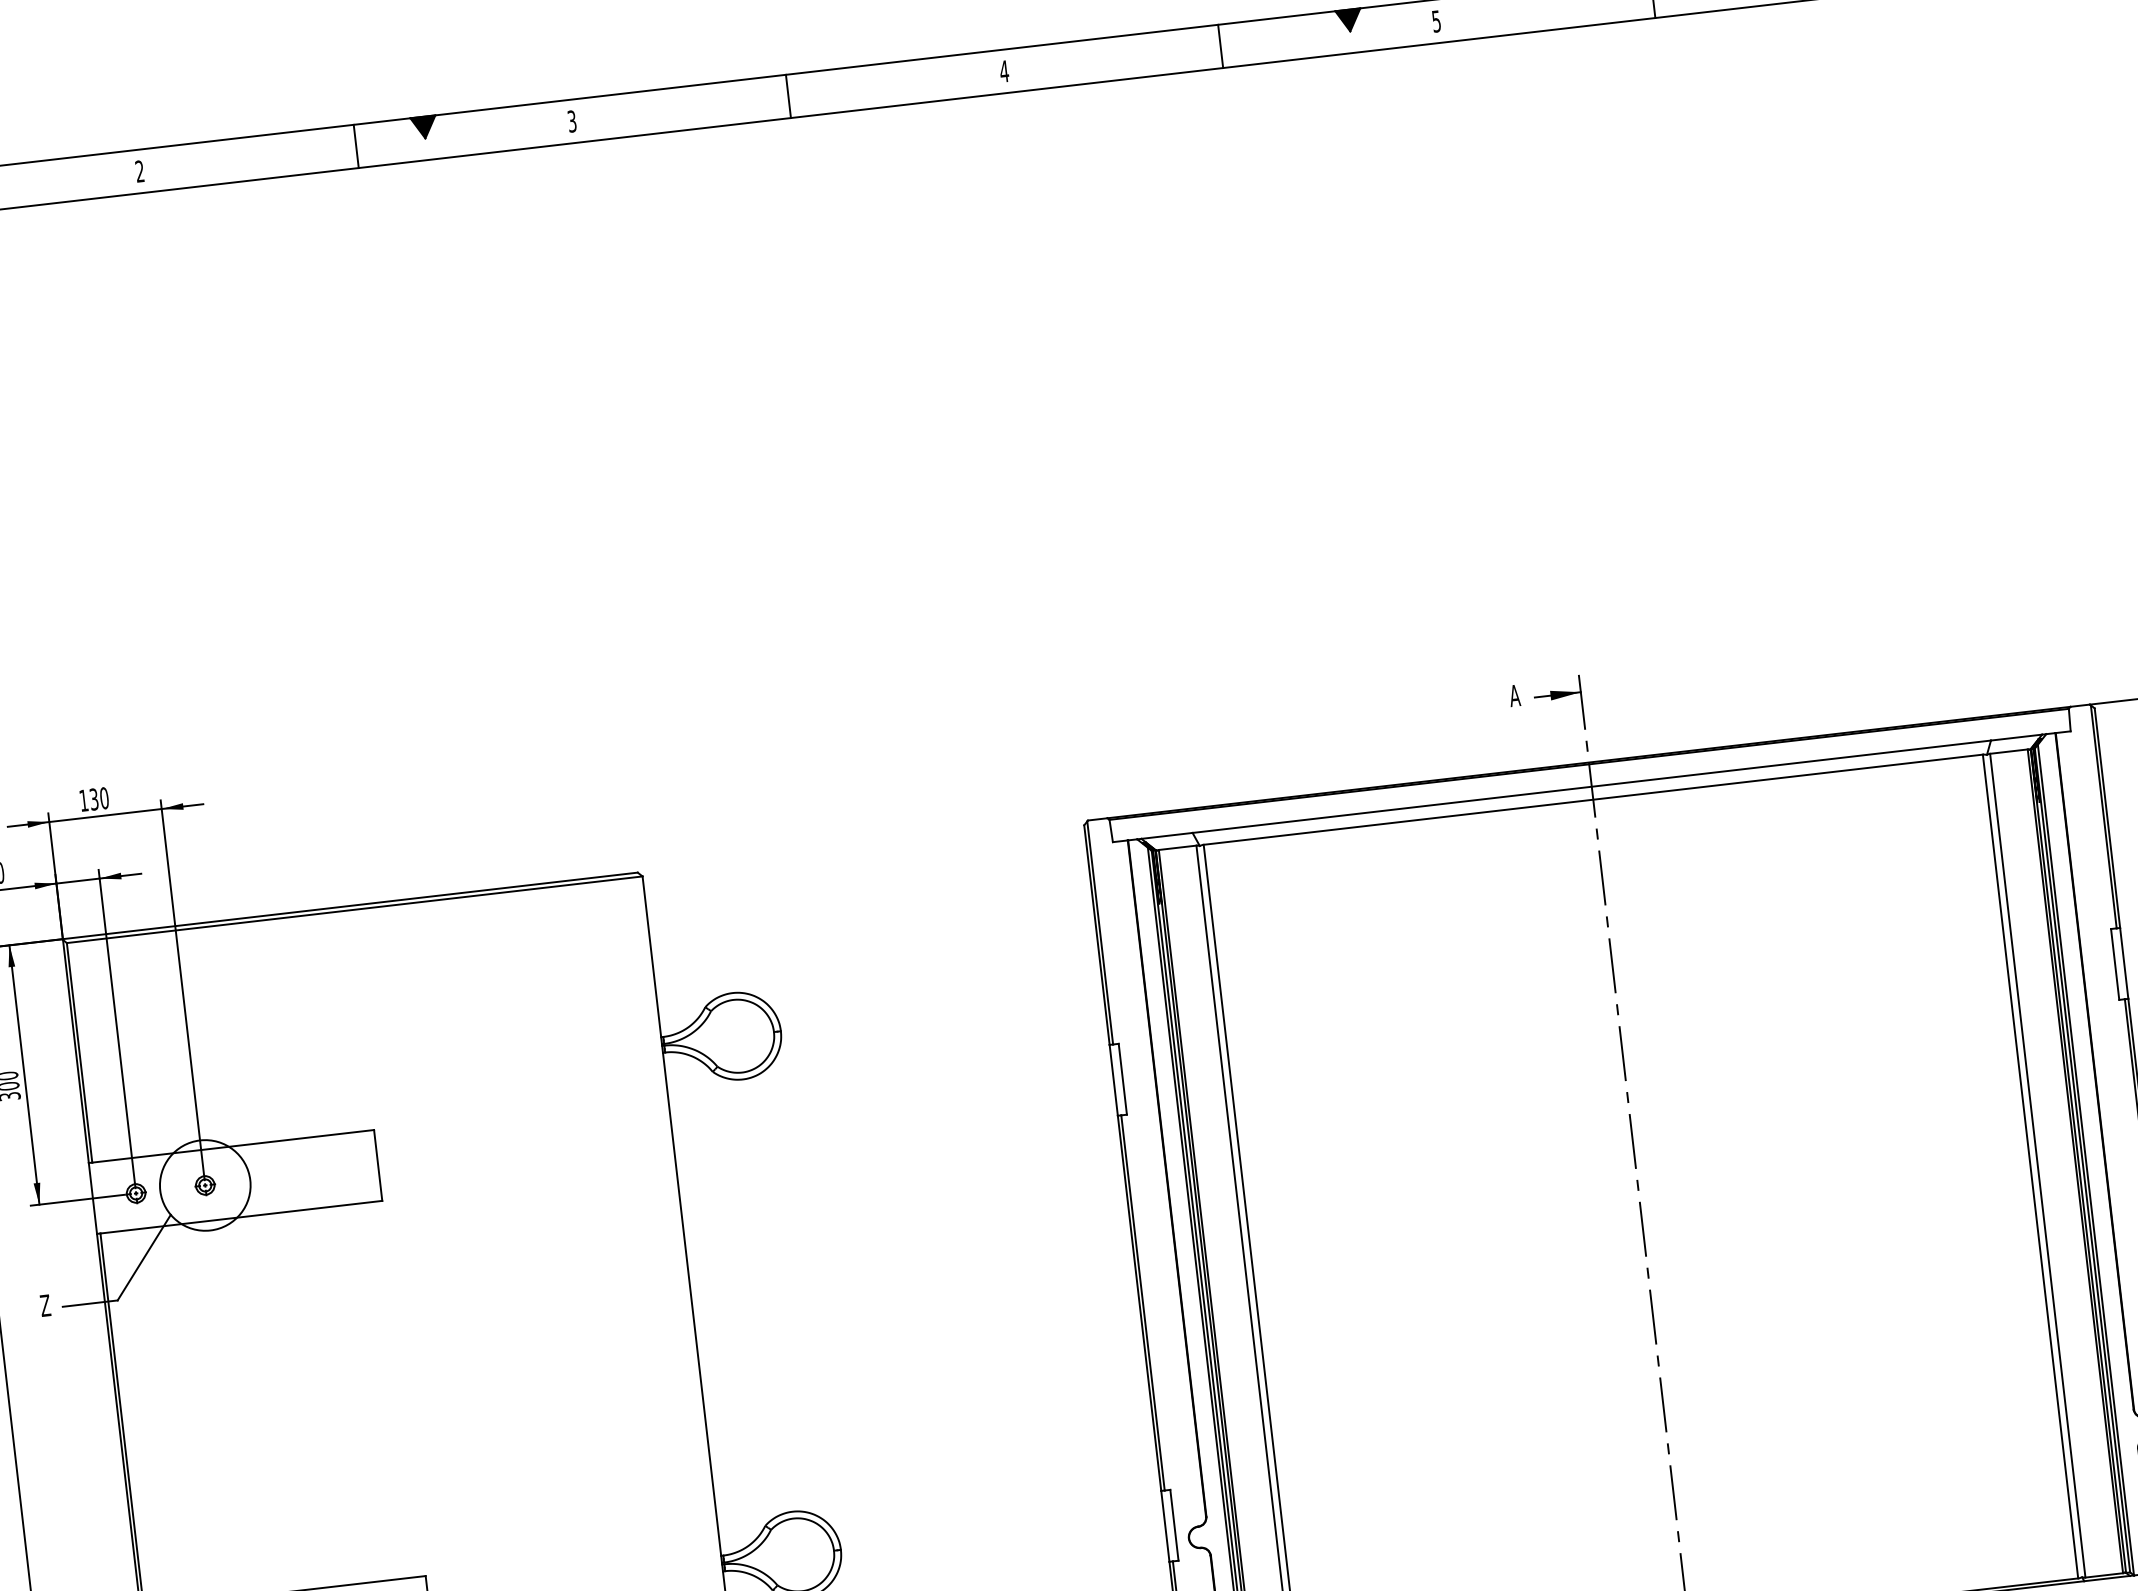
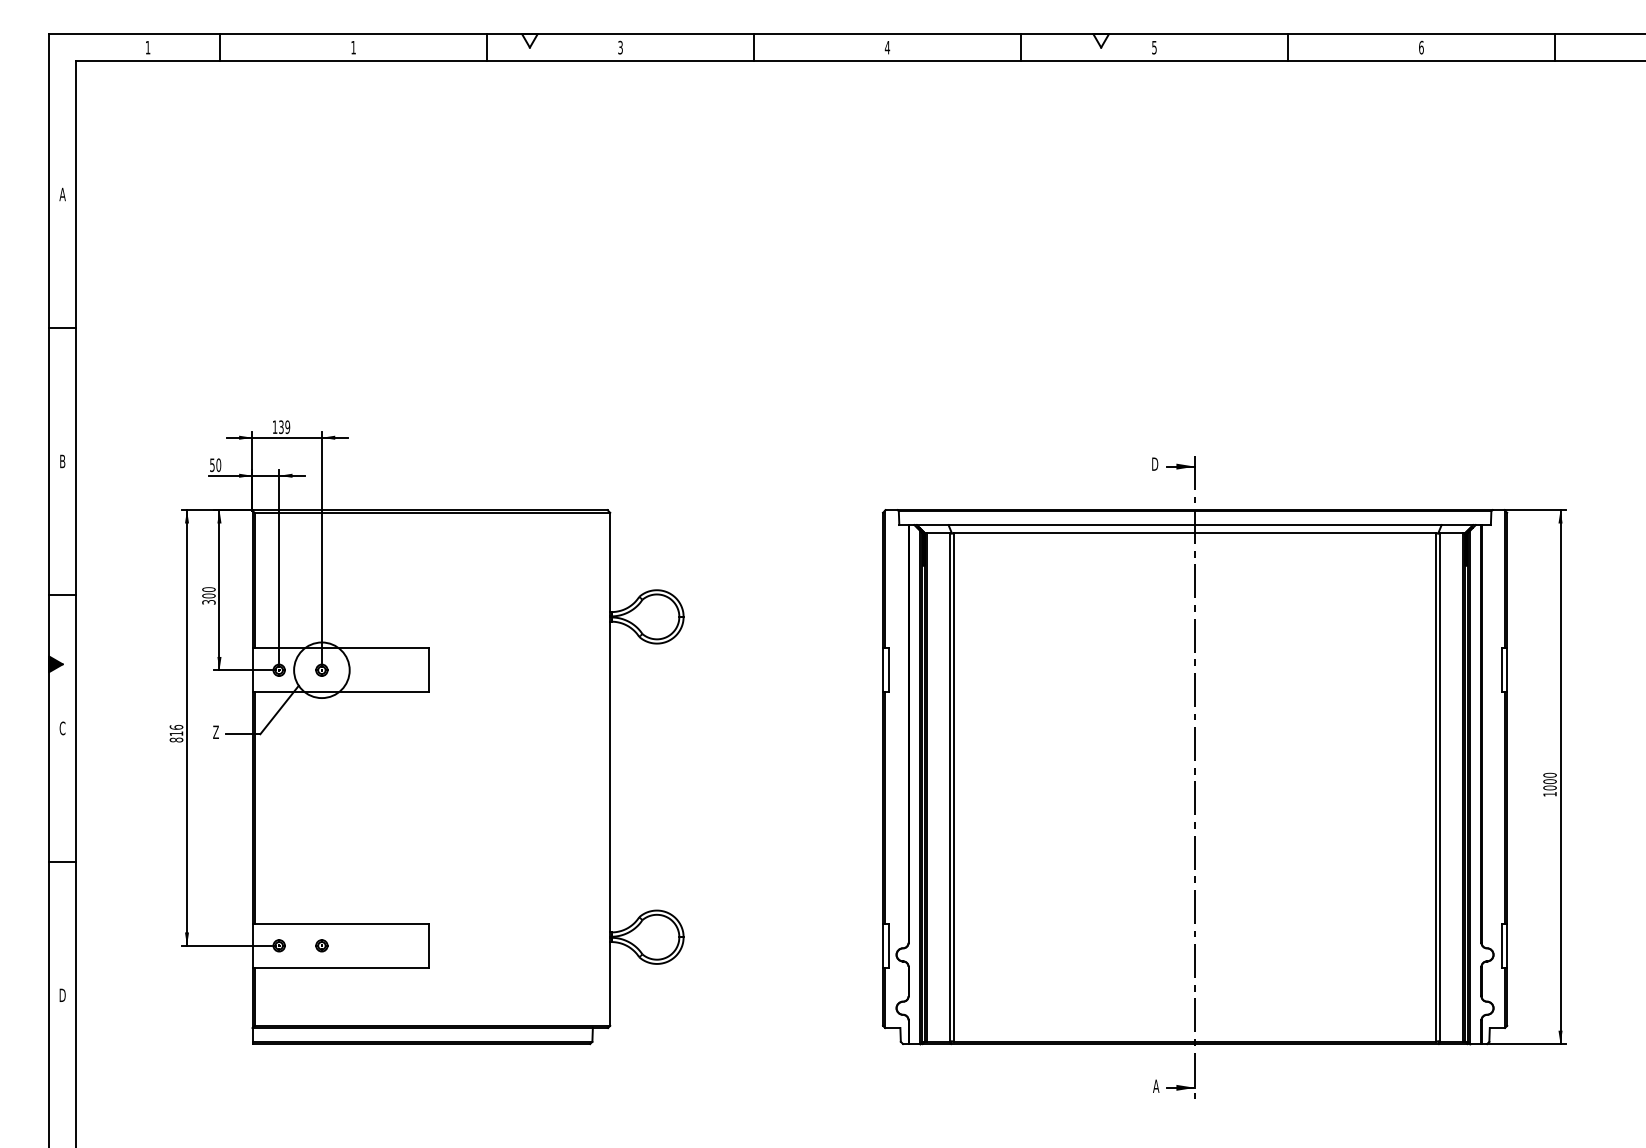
fill: (1347, 19) -> (1100, 40), removed
fill: (423, 126) -> (529, 40), removed
text: (139, 171) -> (353, 47), 2 -> 1
text: (1514, 694) -> (1154, 463), A -> D
text: (103, 797) -> (287, 426), 130 -> 139

